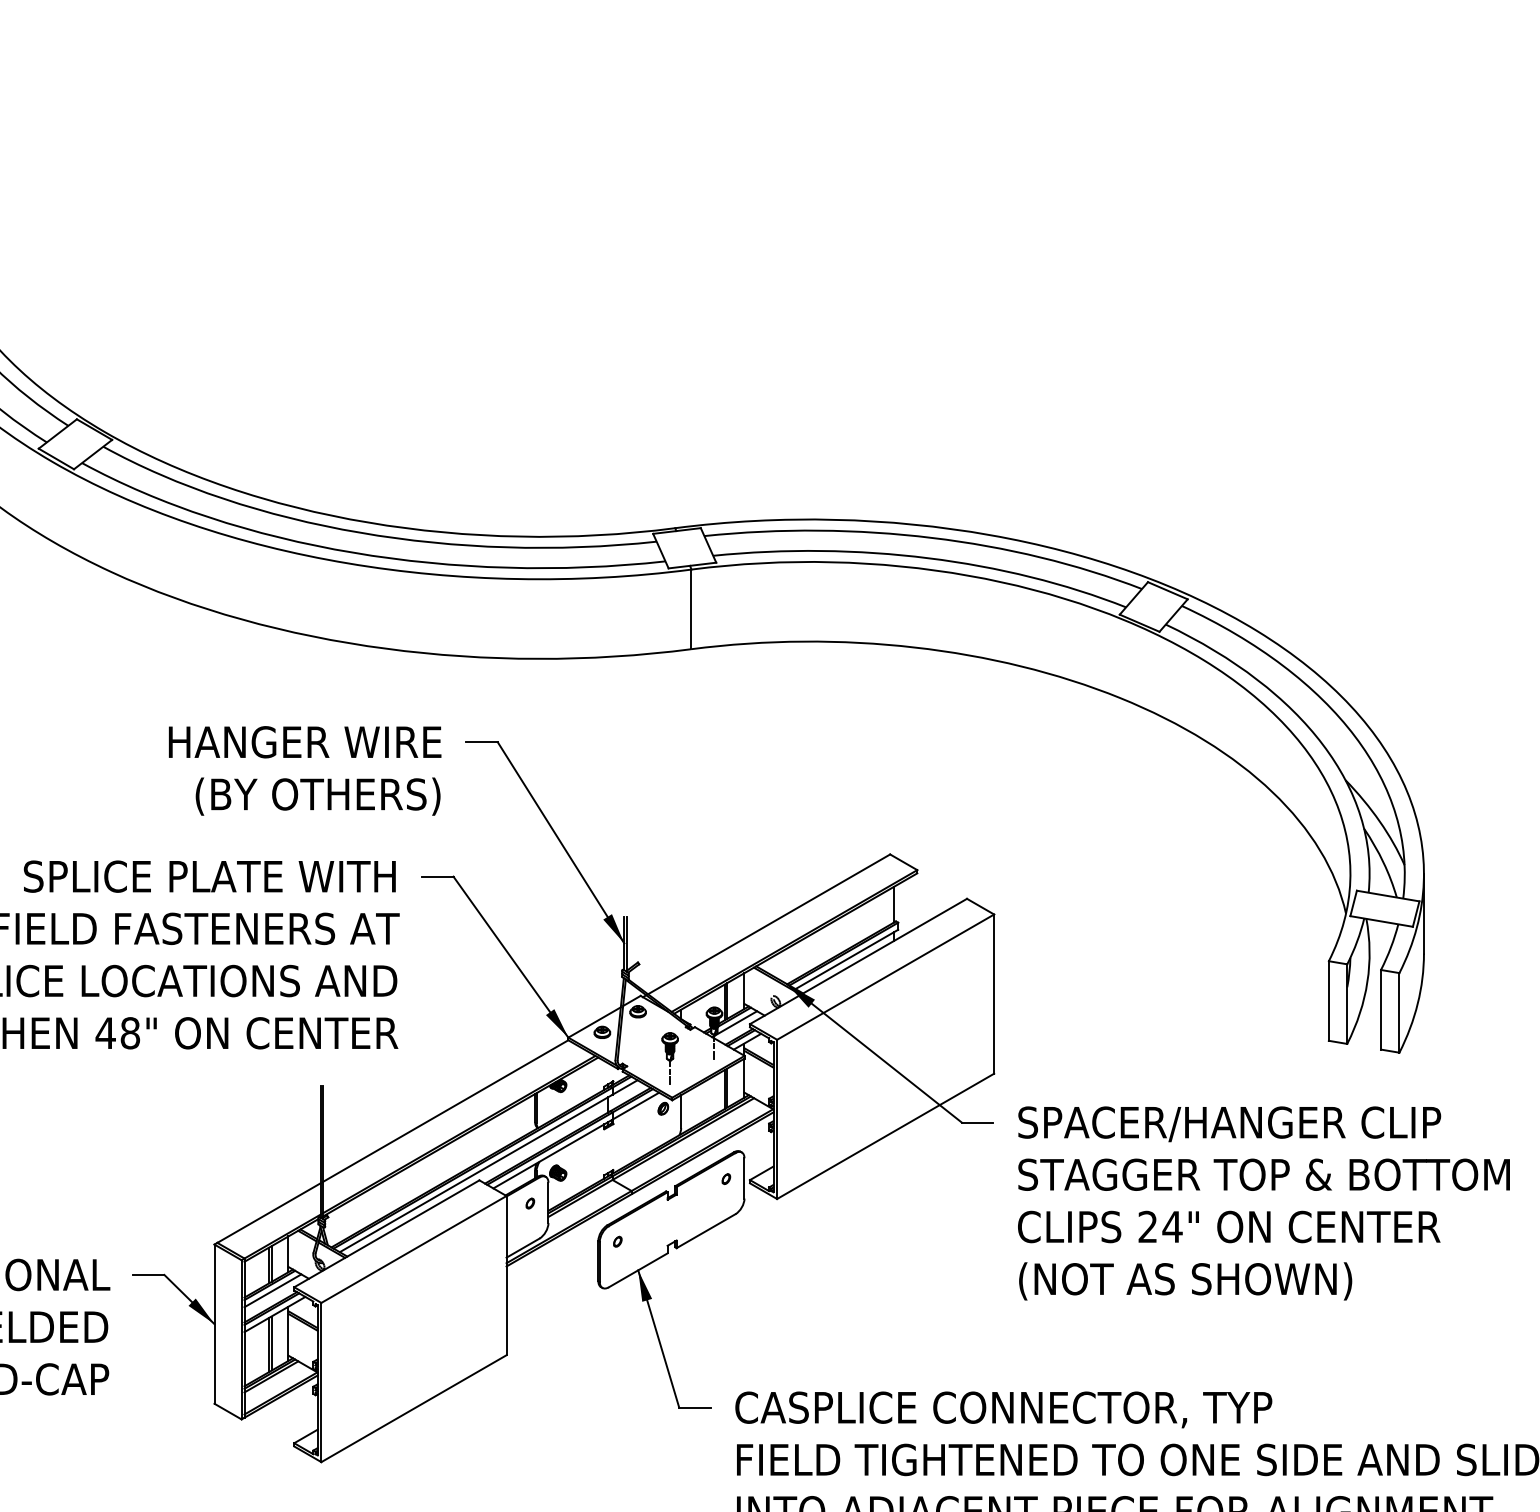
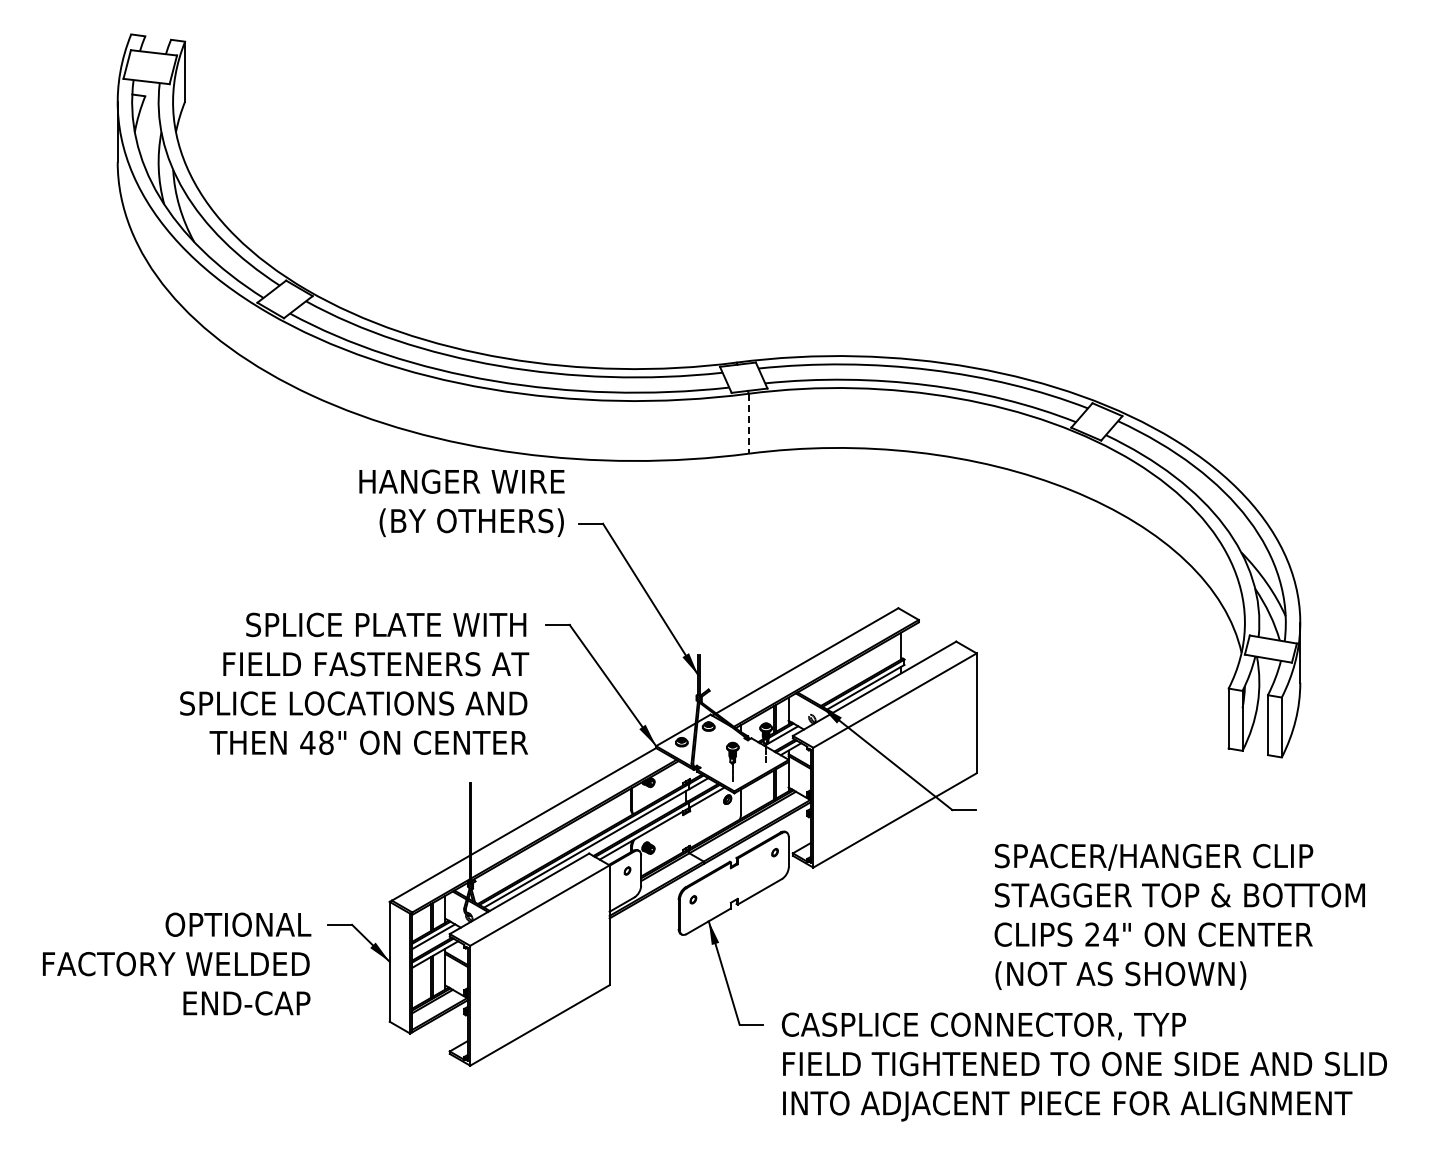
line: (691, 609) -> (748, 423), solid -> dashed
text: (304, 769) -> (461, 502), moved
text: (1263, 1202) -> (1179, 916), moved

